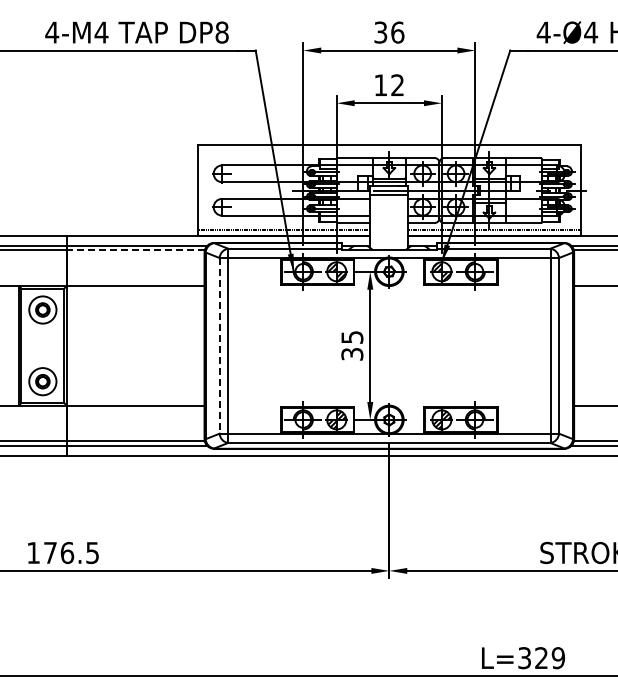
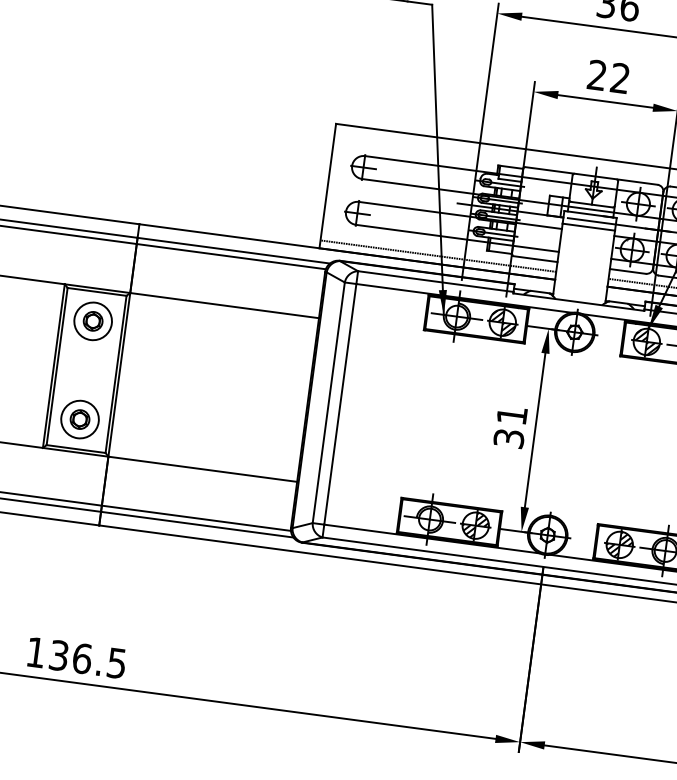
text: (380, 84) -> (596, 74), 12 -> 22
line: (135, 250) -> (230, 256), dashed -> solid
text: (352, 337) -> (512, 415), 35 -> 31
line: (219, 345) -> (328, 402), dashed -> solid
text: (50, 552) -> (59, 654), 176.5 -> 136.5

